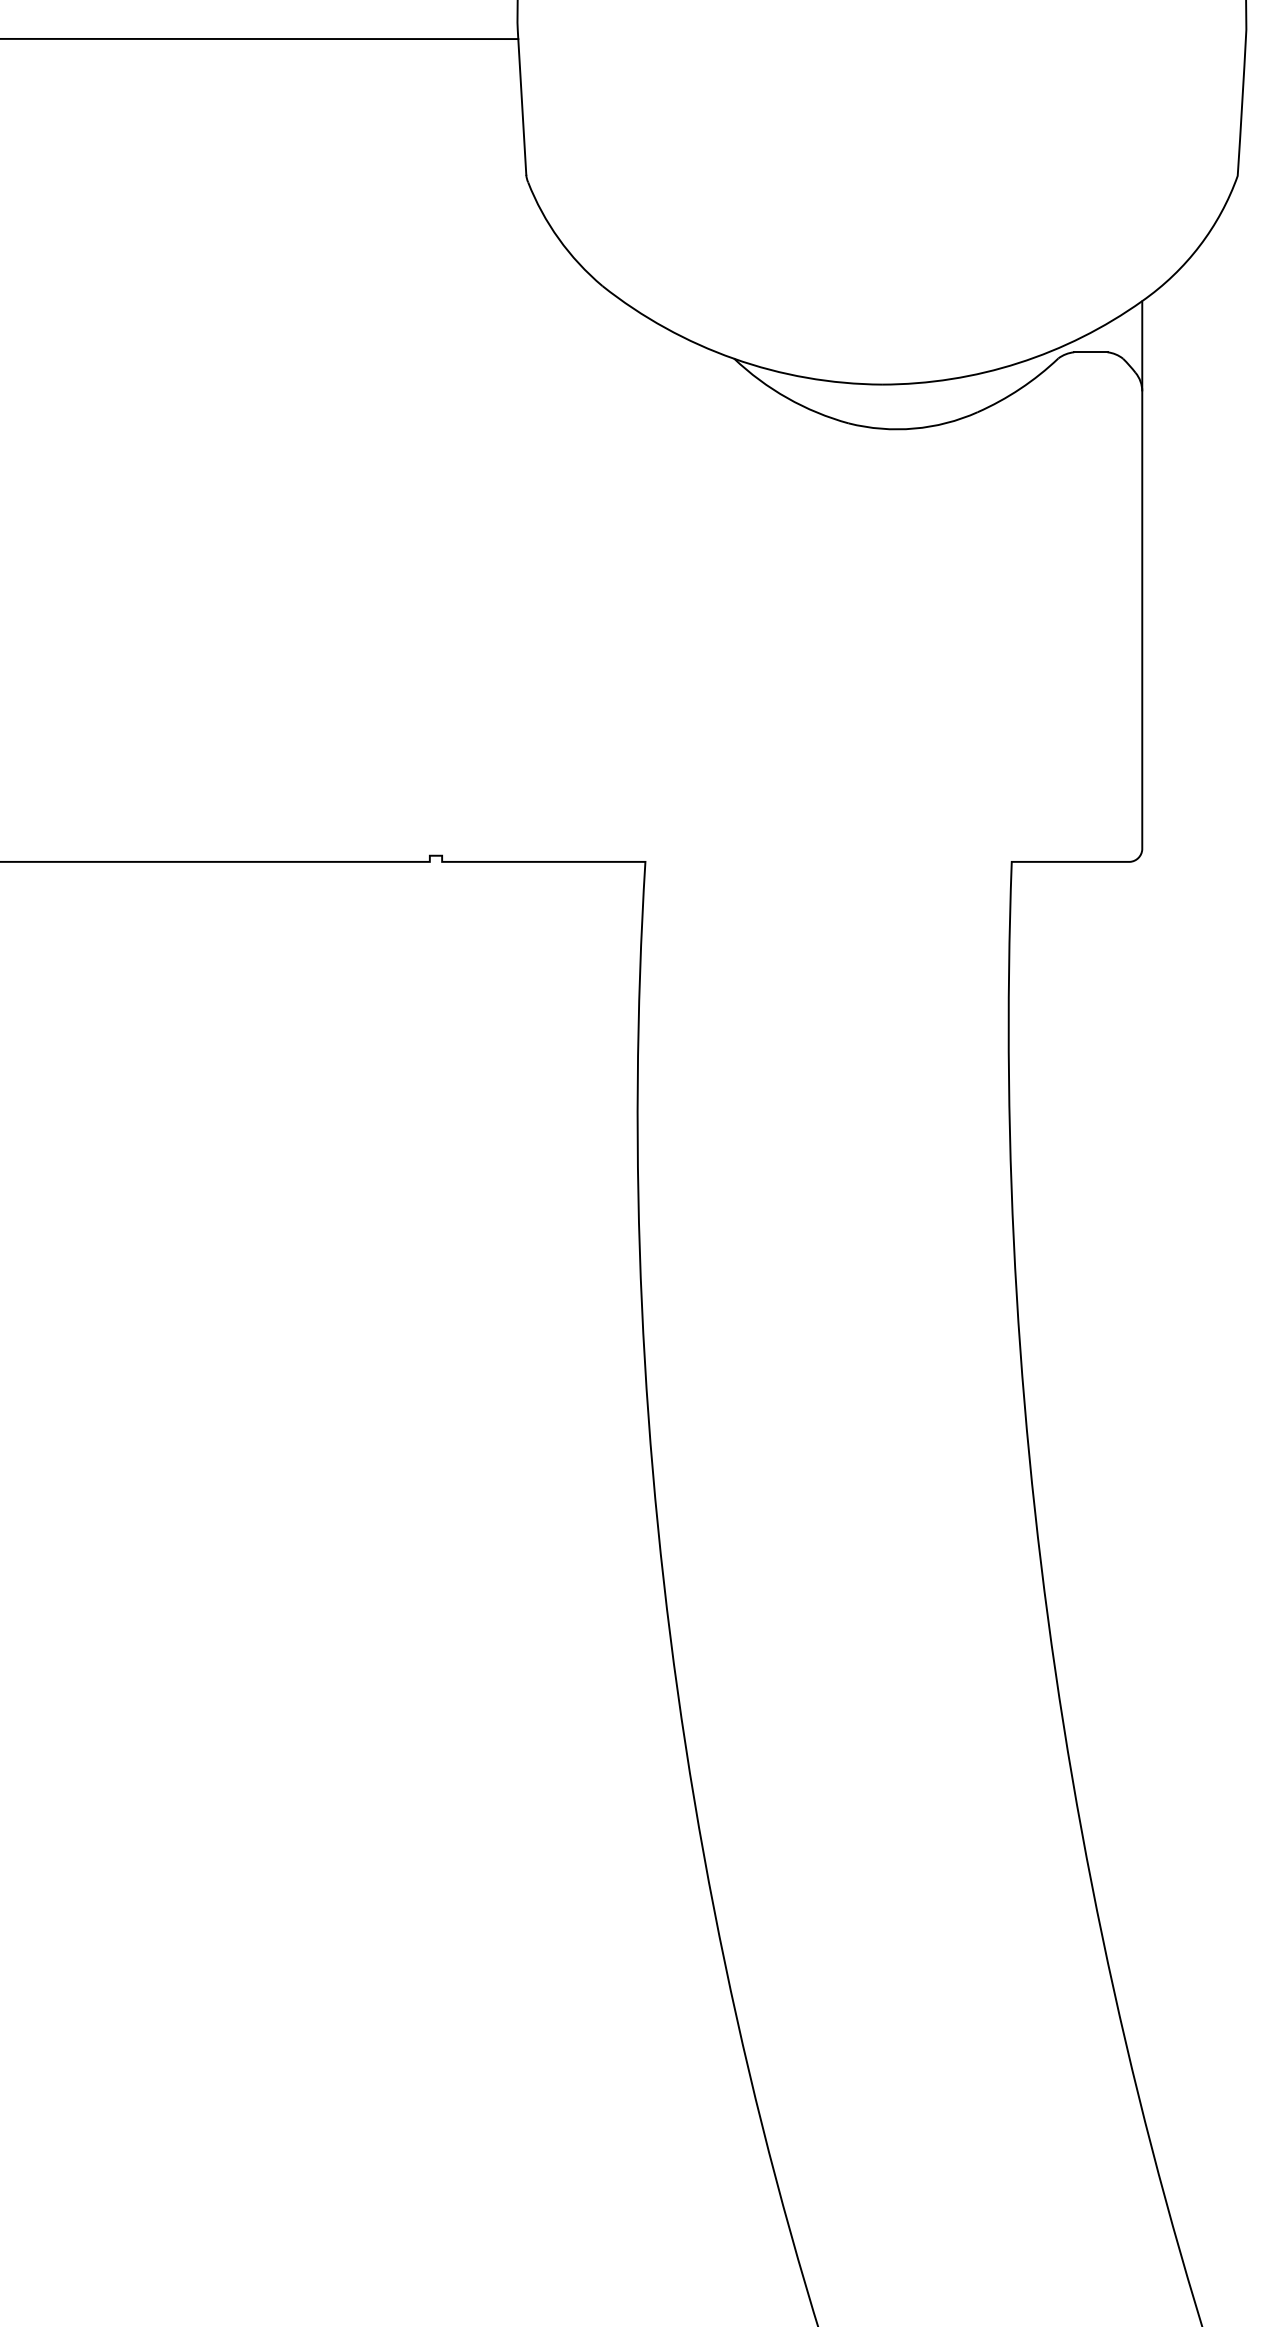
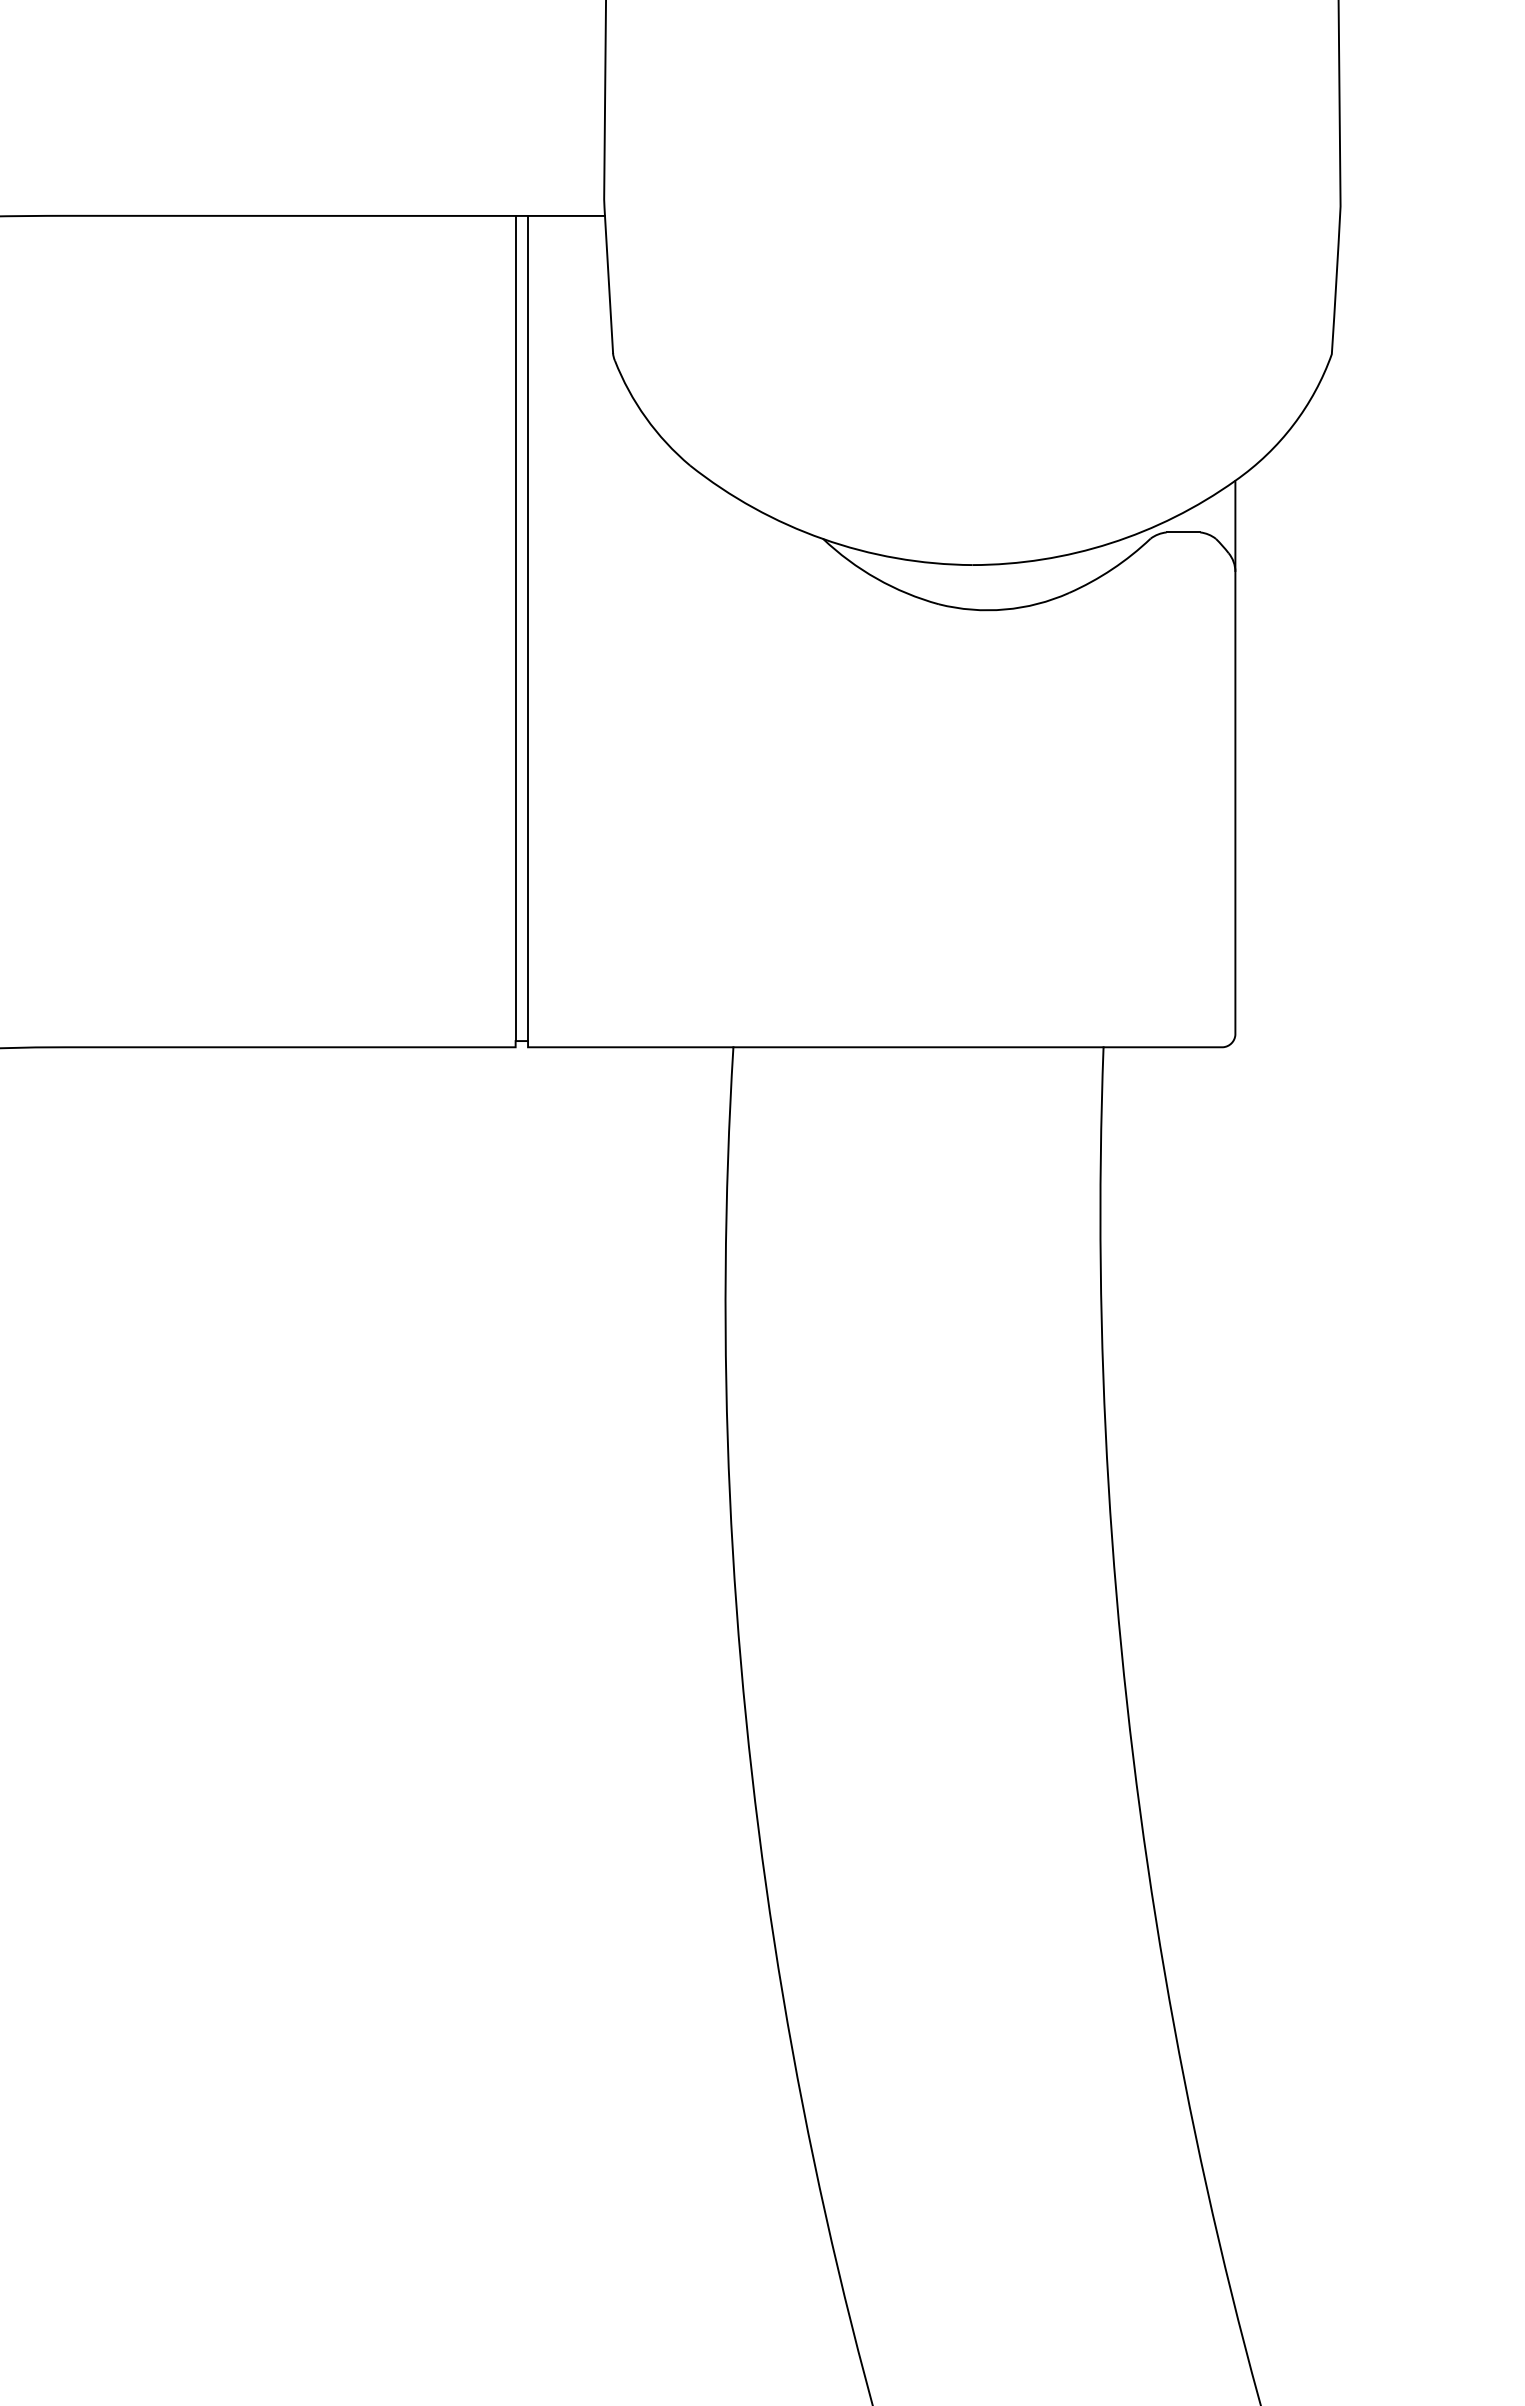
line: (429, 447) -> (515, 628), added
line: (442, 447) -> (528, 628), added
line: (828, 862) -> (918, 1047), added

